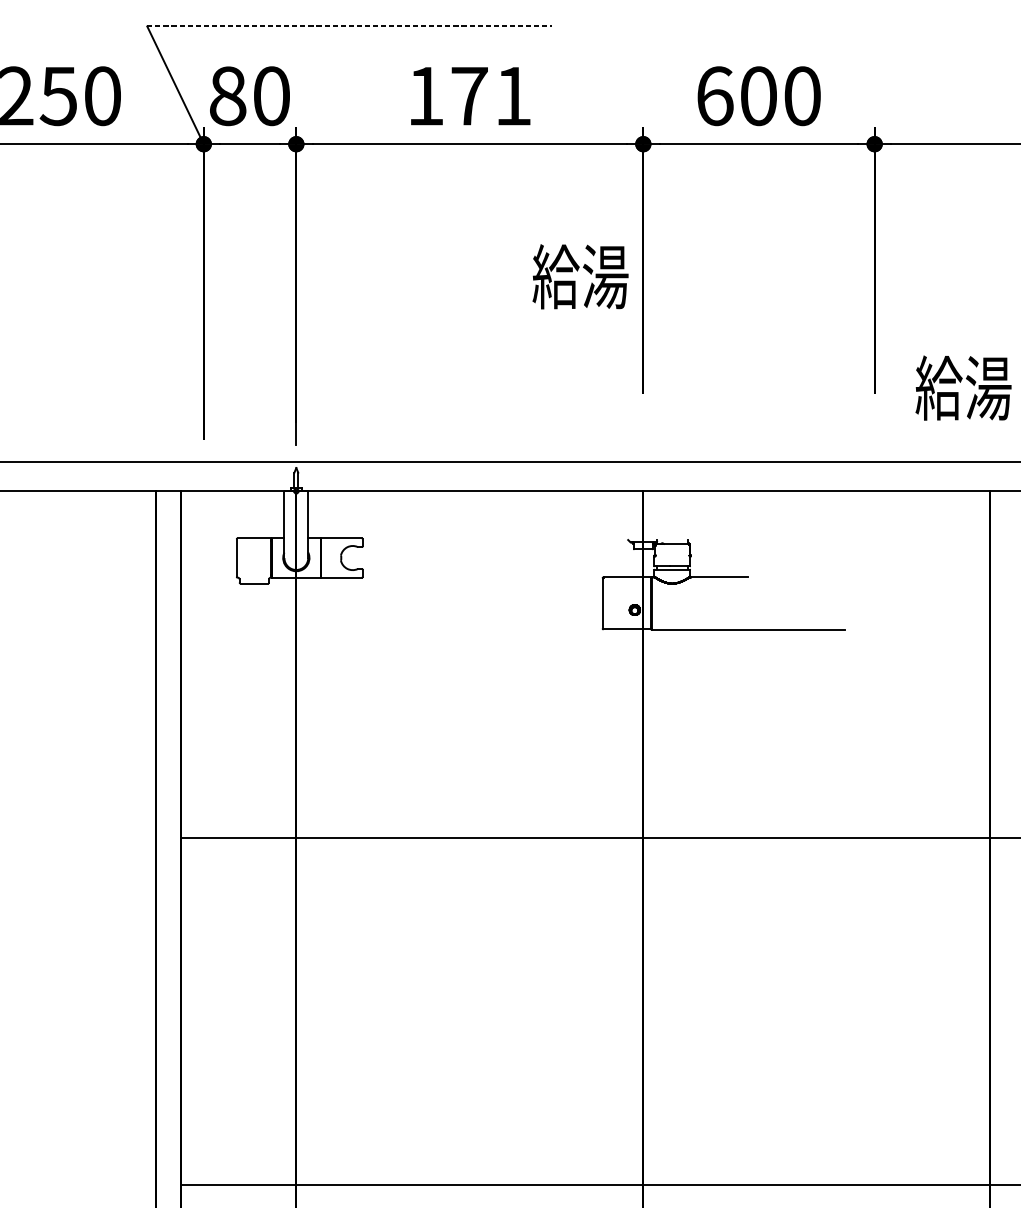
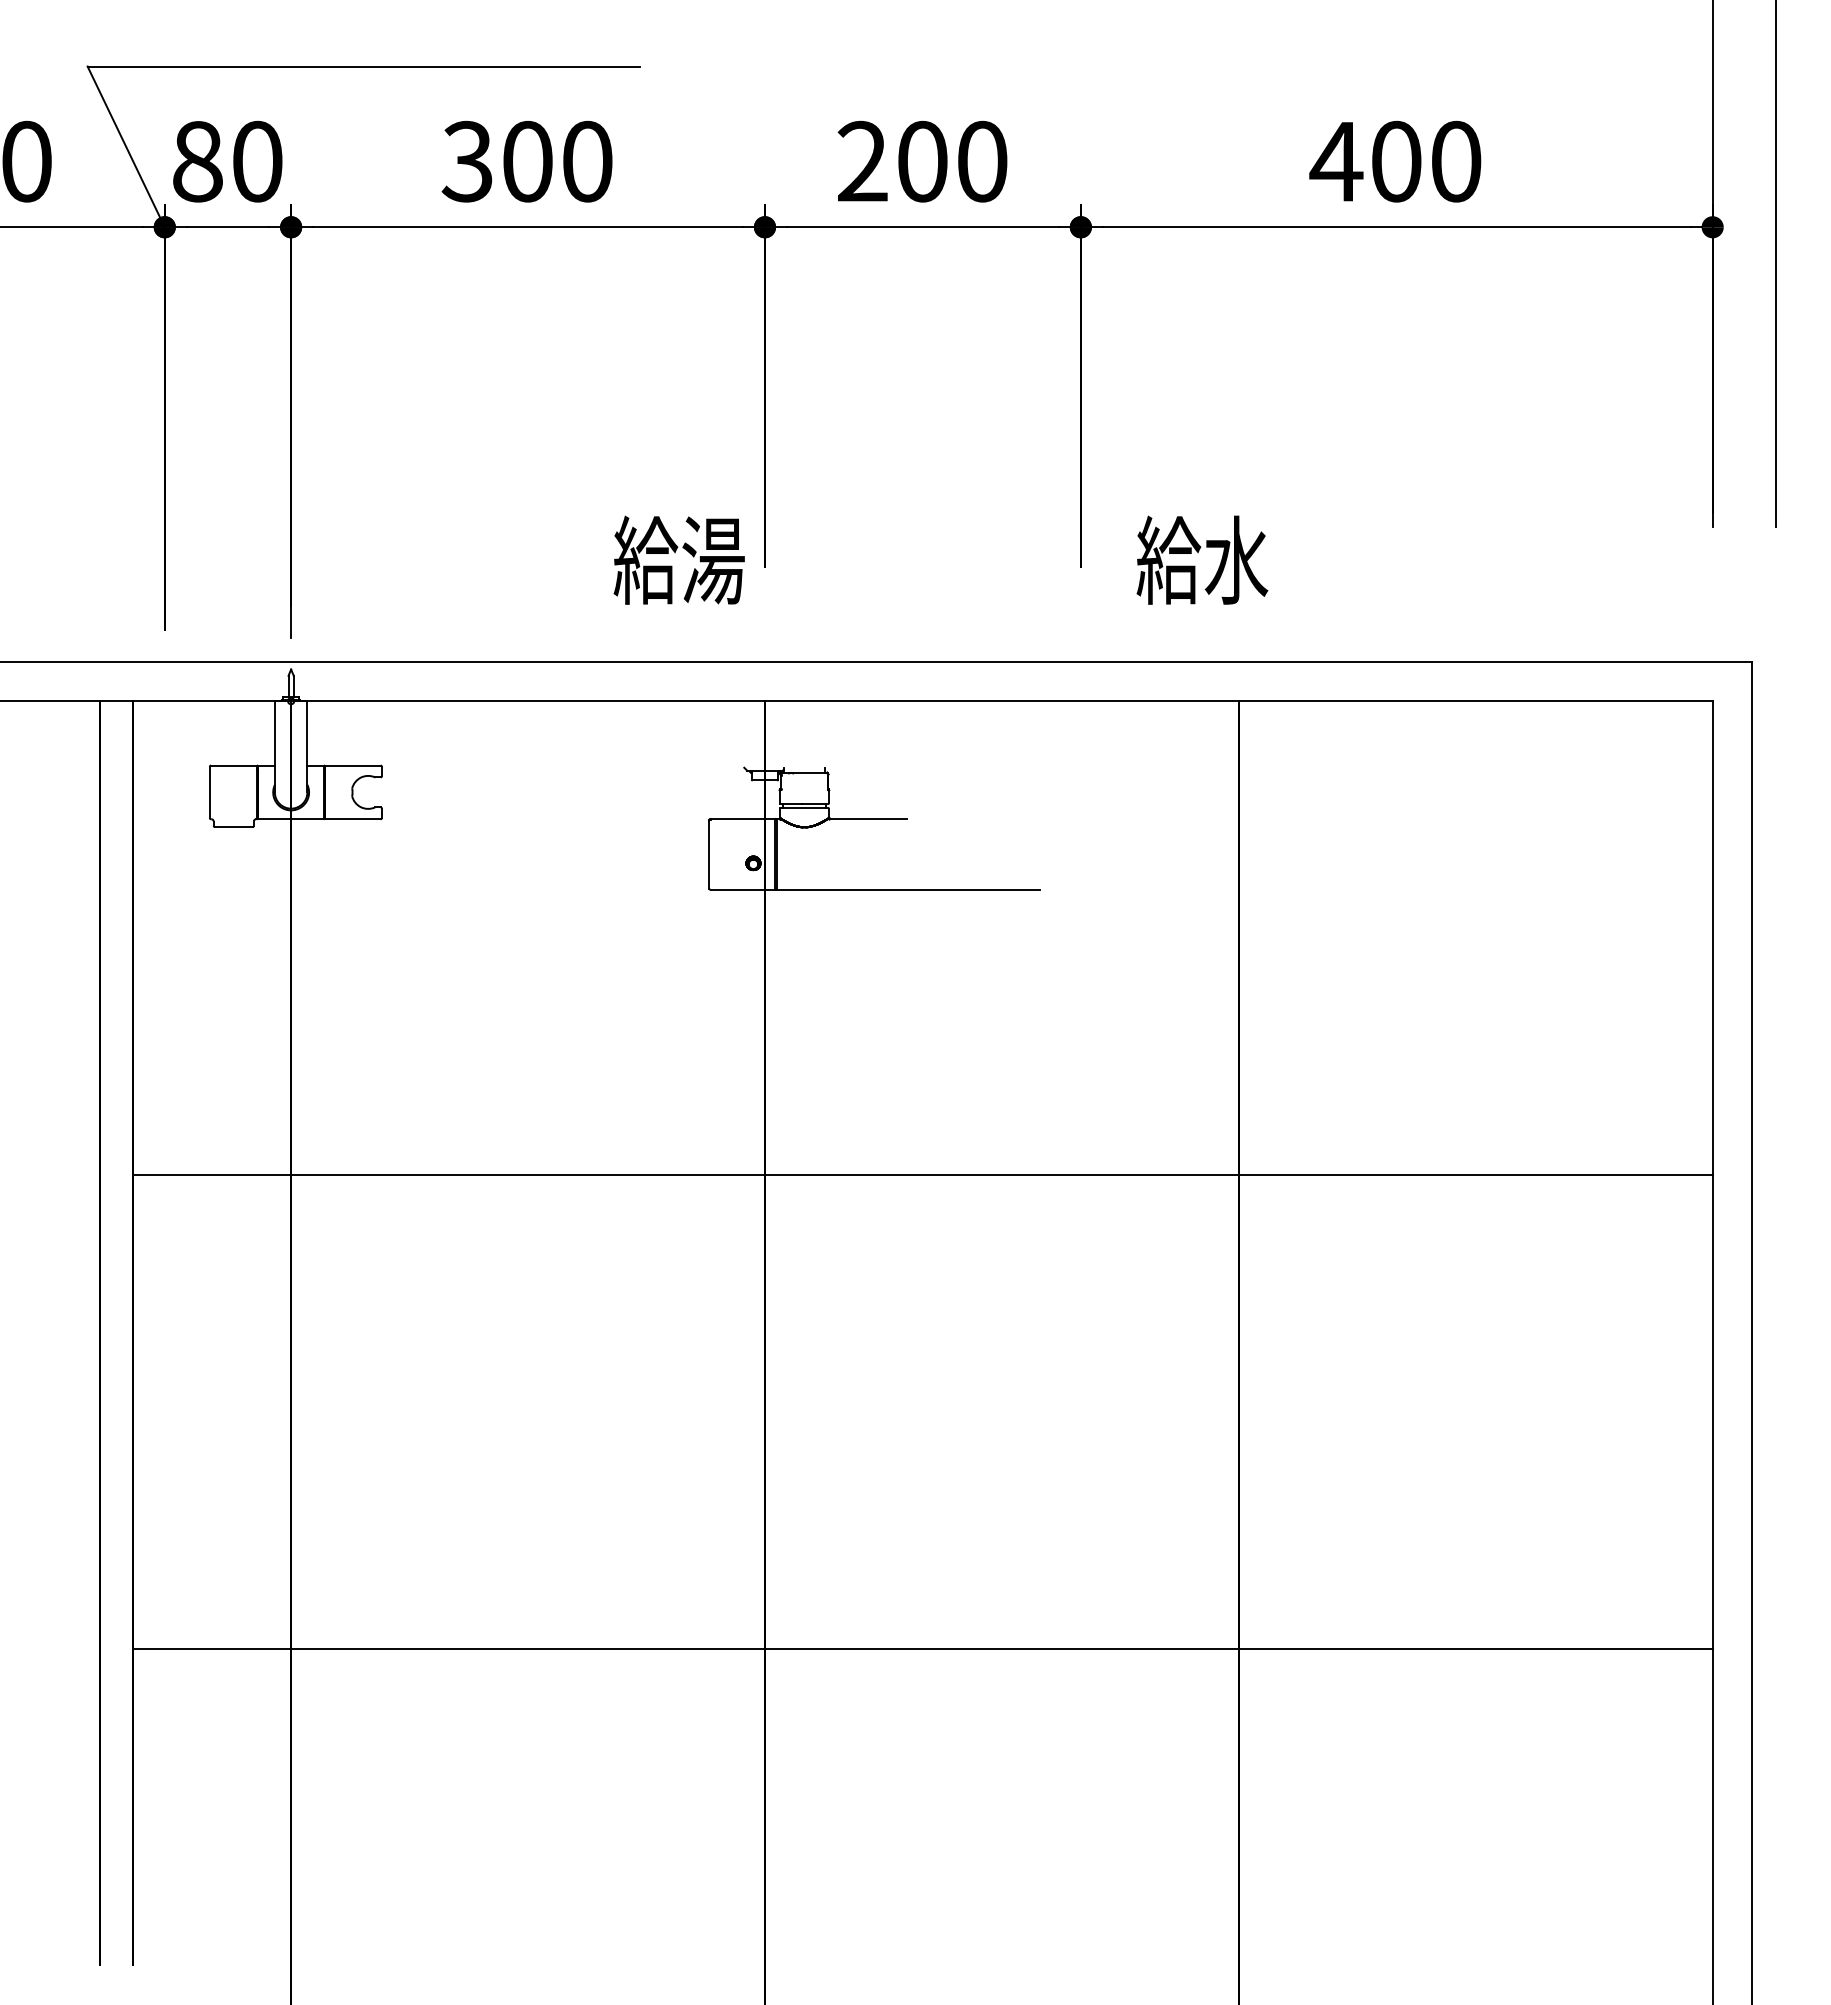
line: (350, 26) -> (364, 66), dashed -> solid
text: (468, 96) -> (526, 161), 171 -> 300
text: (714, 96) -> (862, 161), 600 -> 200
text: (580, 276) -> (678, 559), moved
text: (988, 387) -> (1236, 559), 給湯 -> 給水

